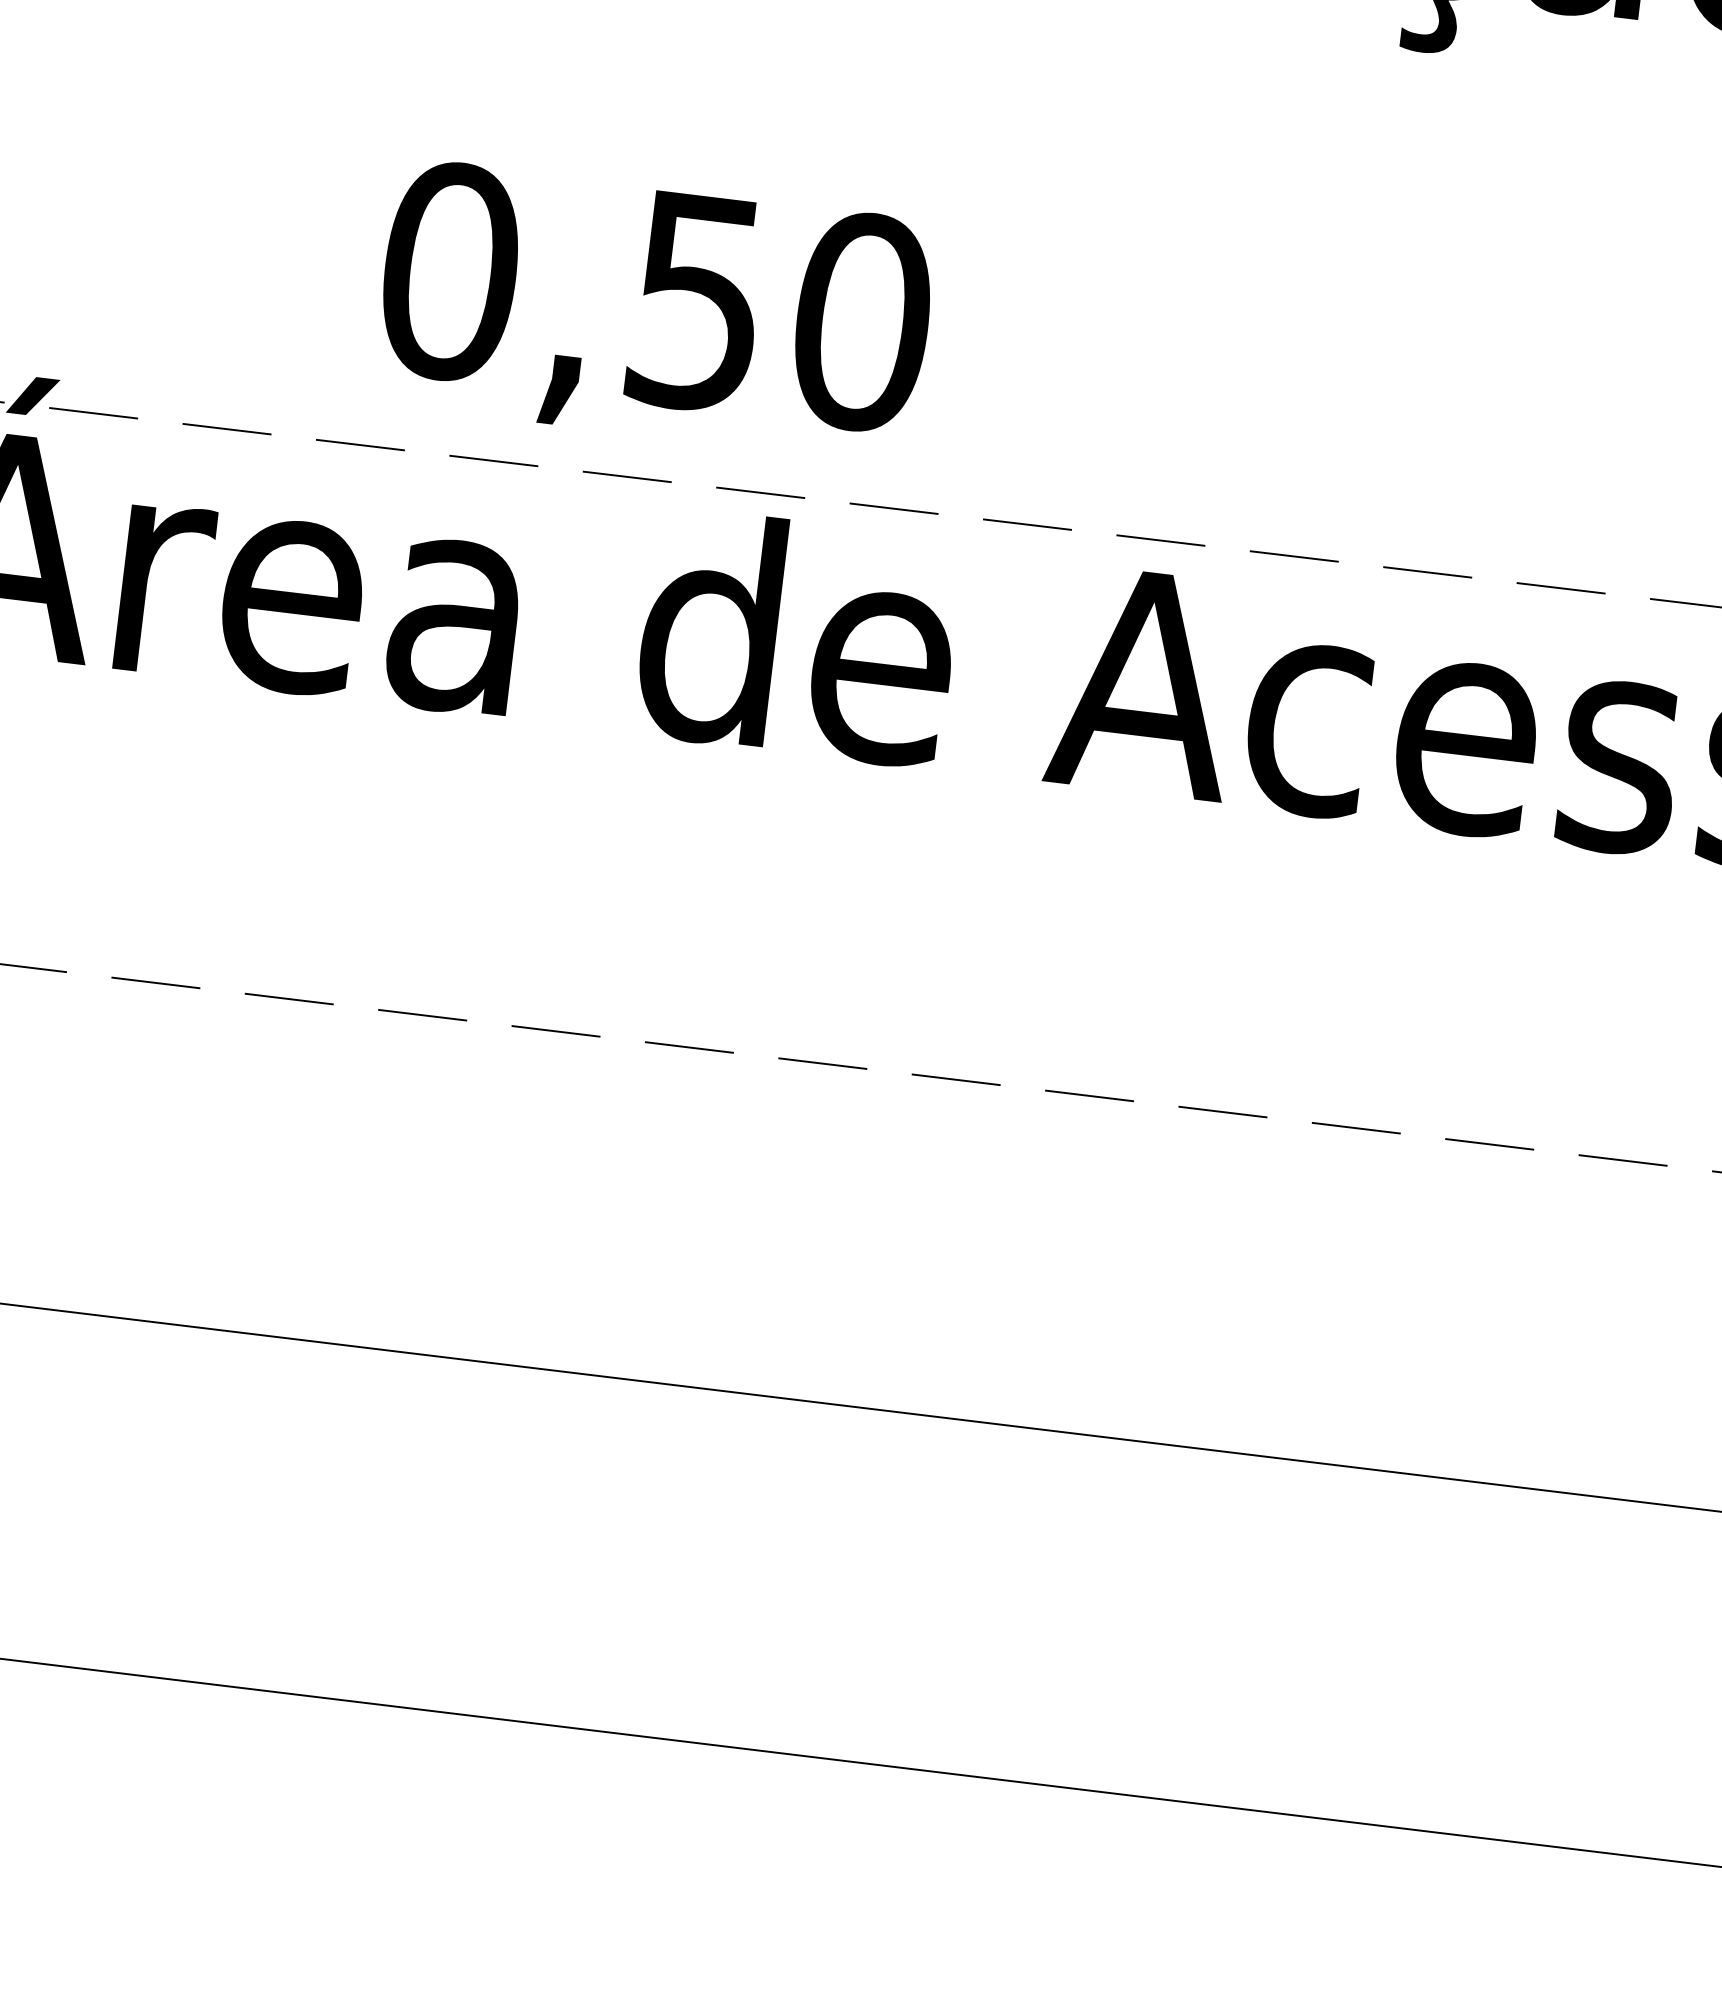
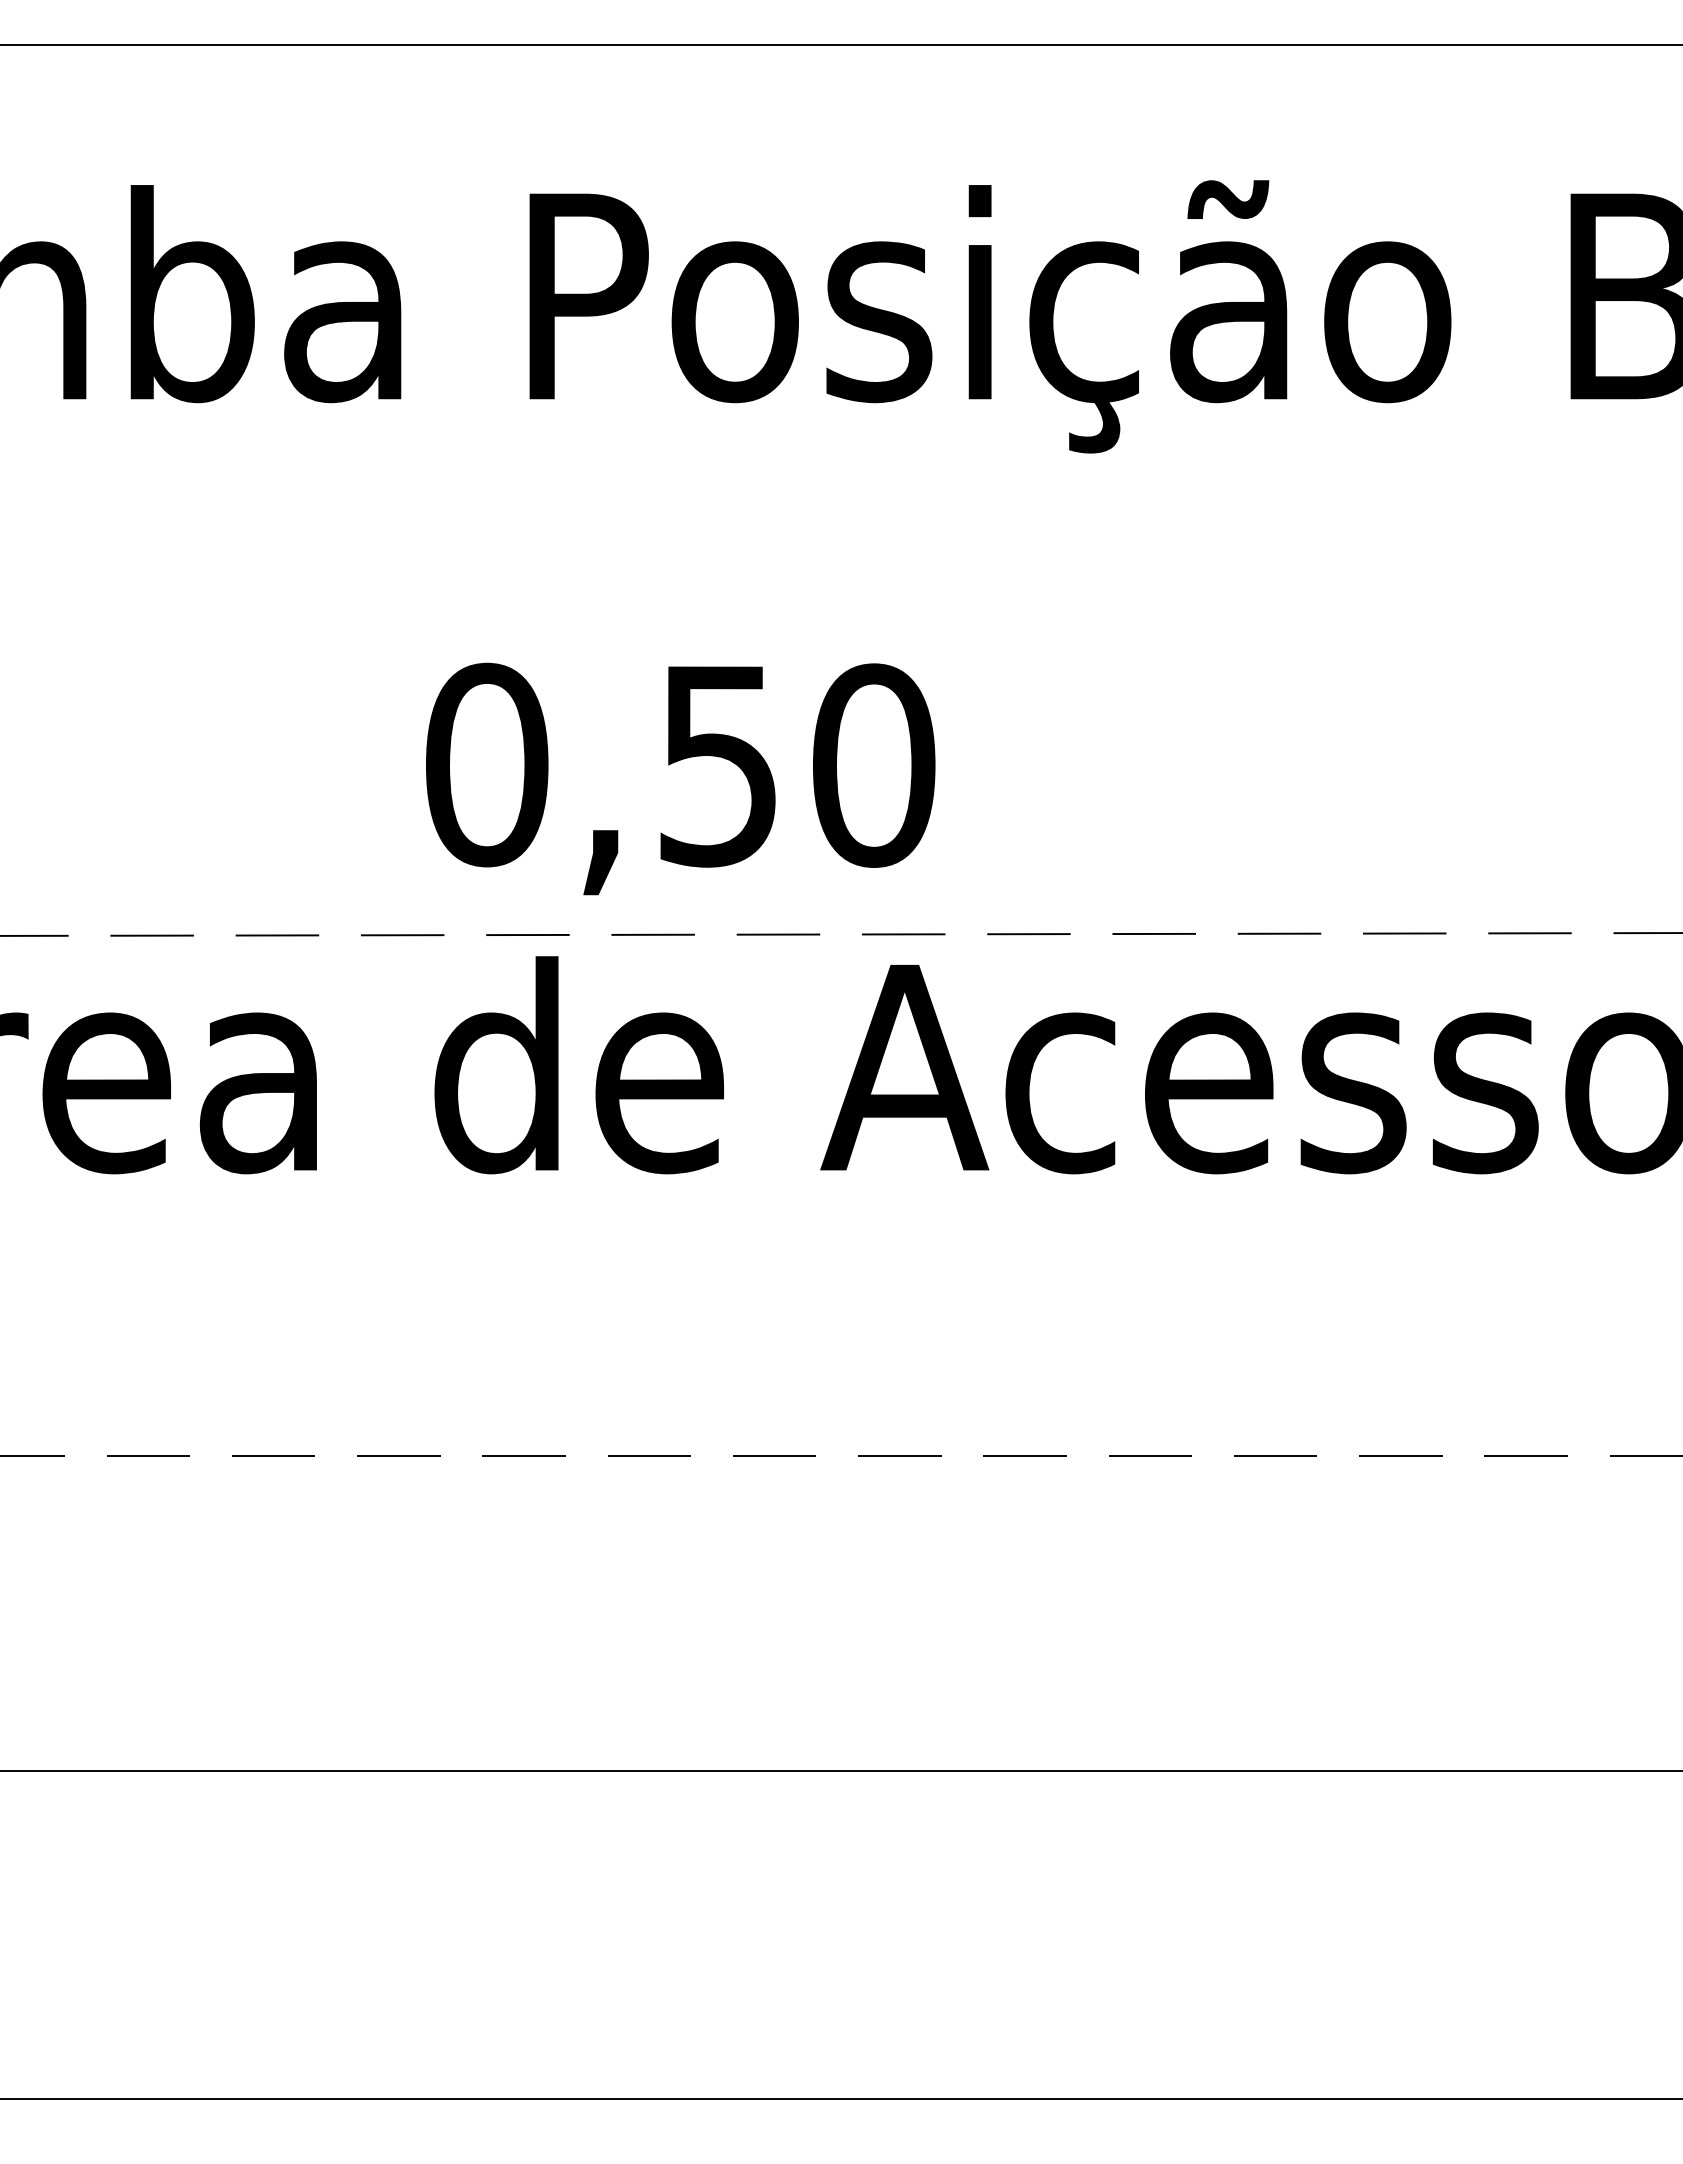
text: (654, 310) -> (680, 778), moved

